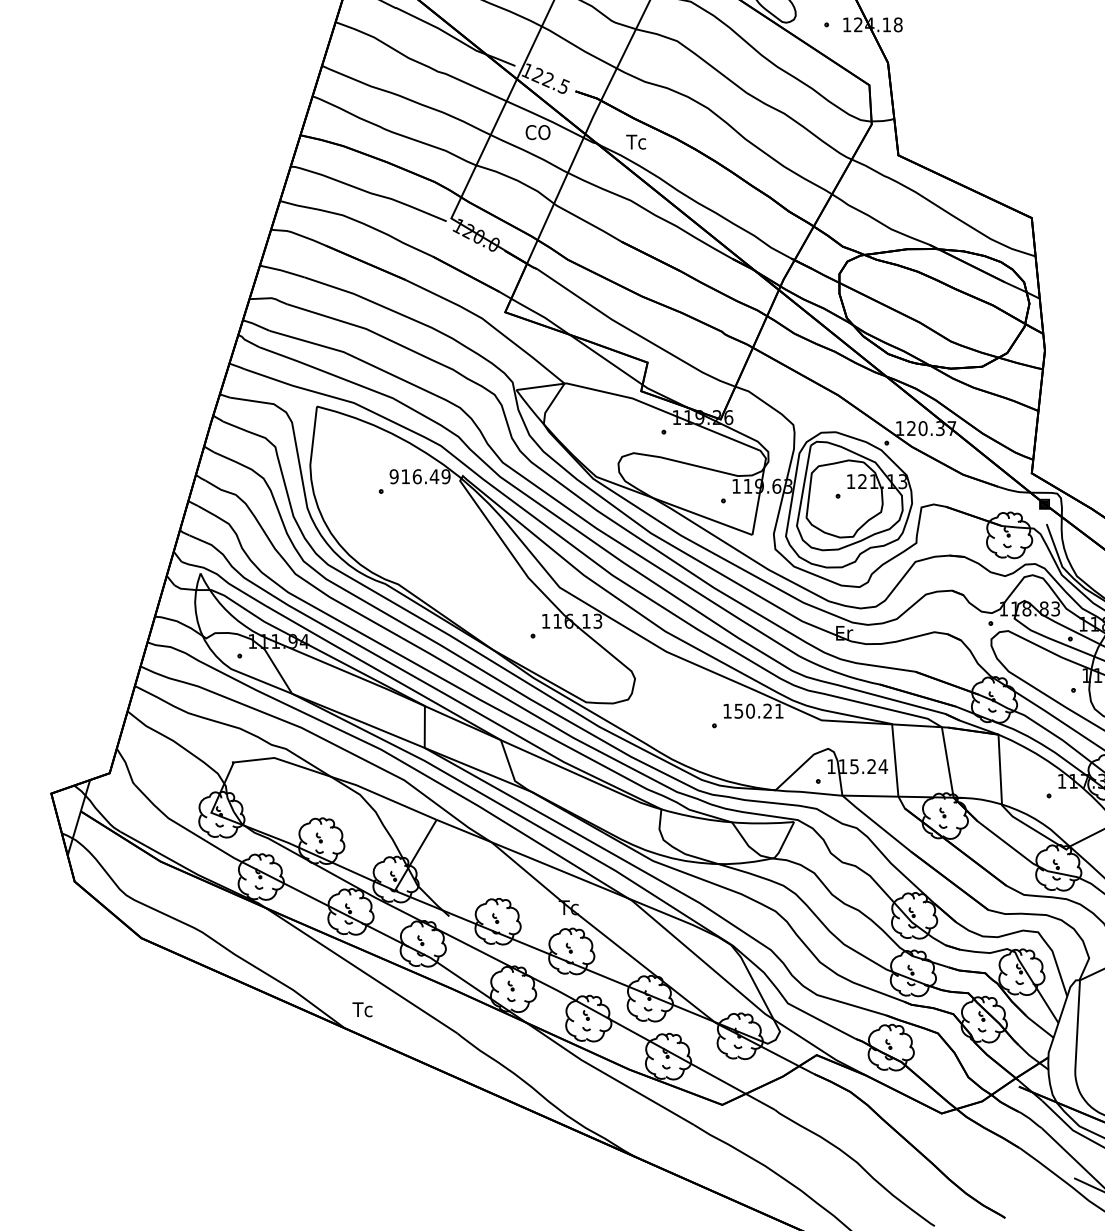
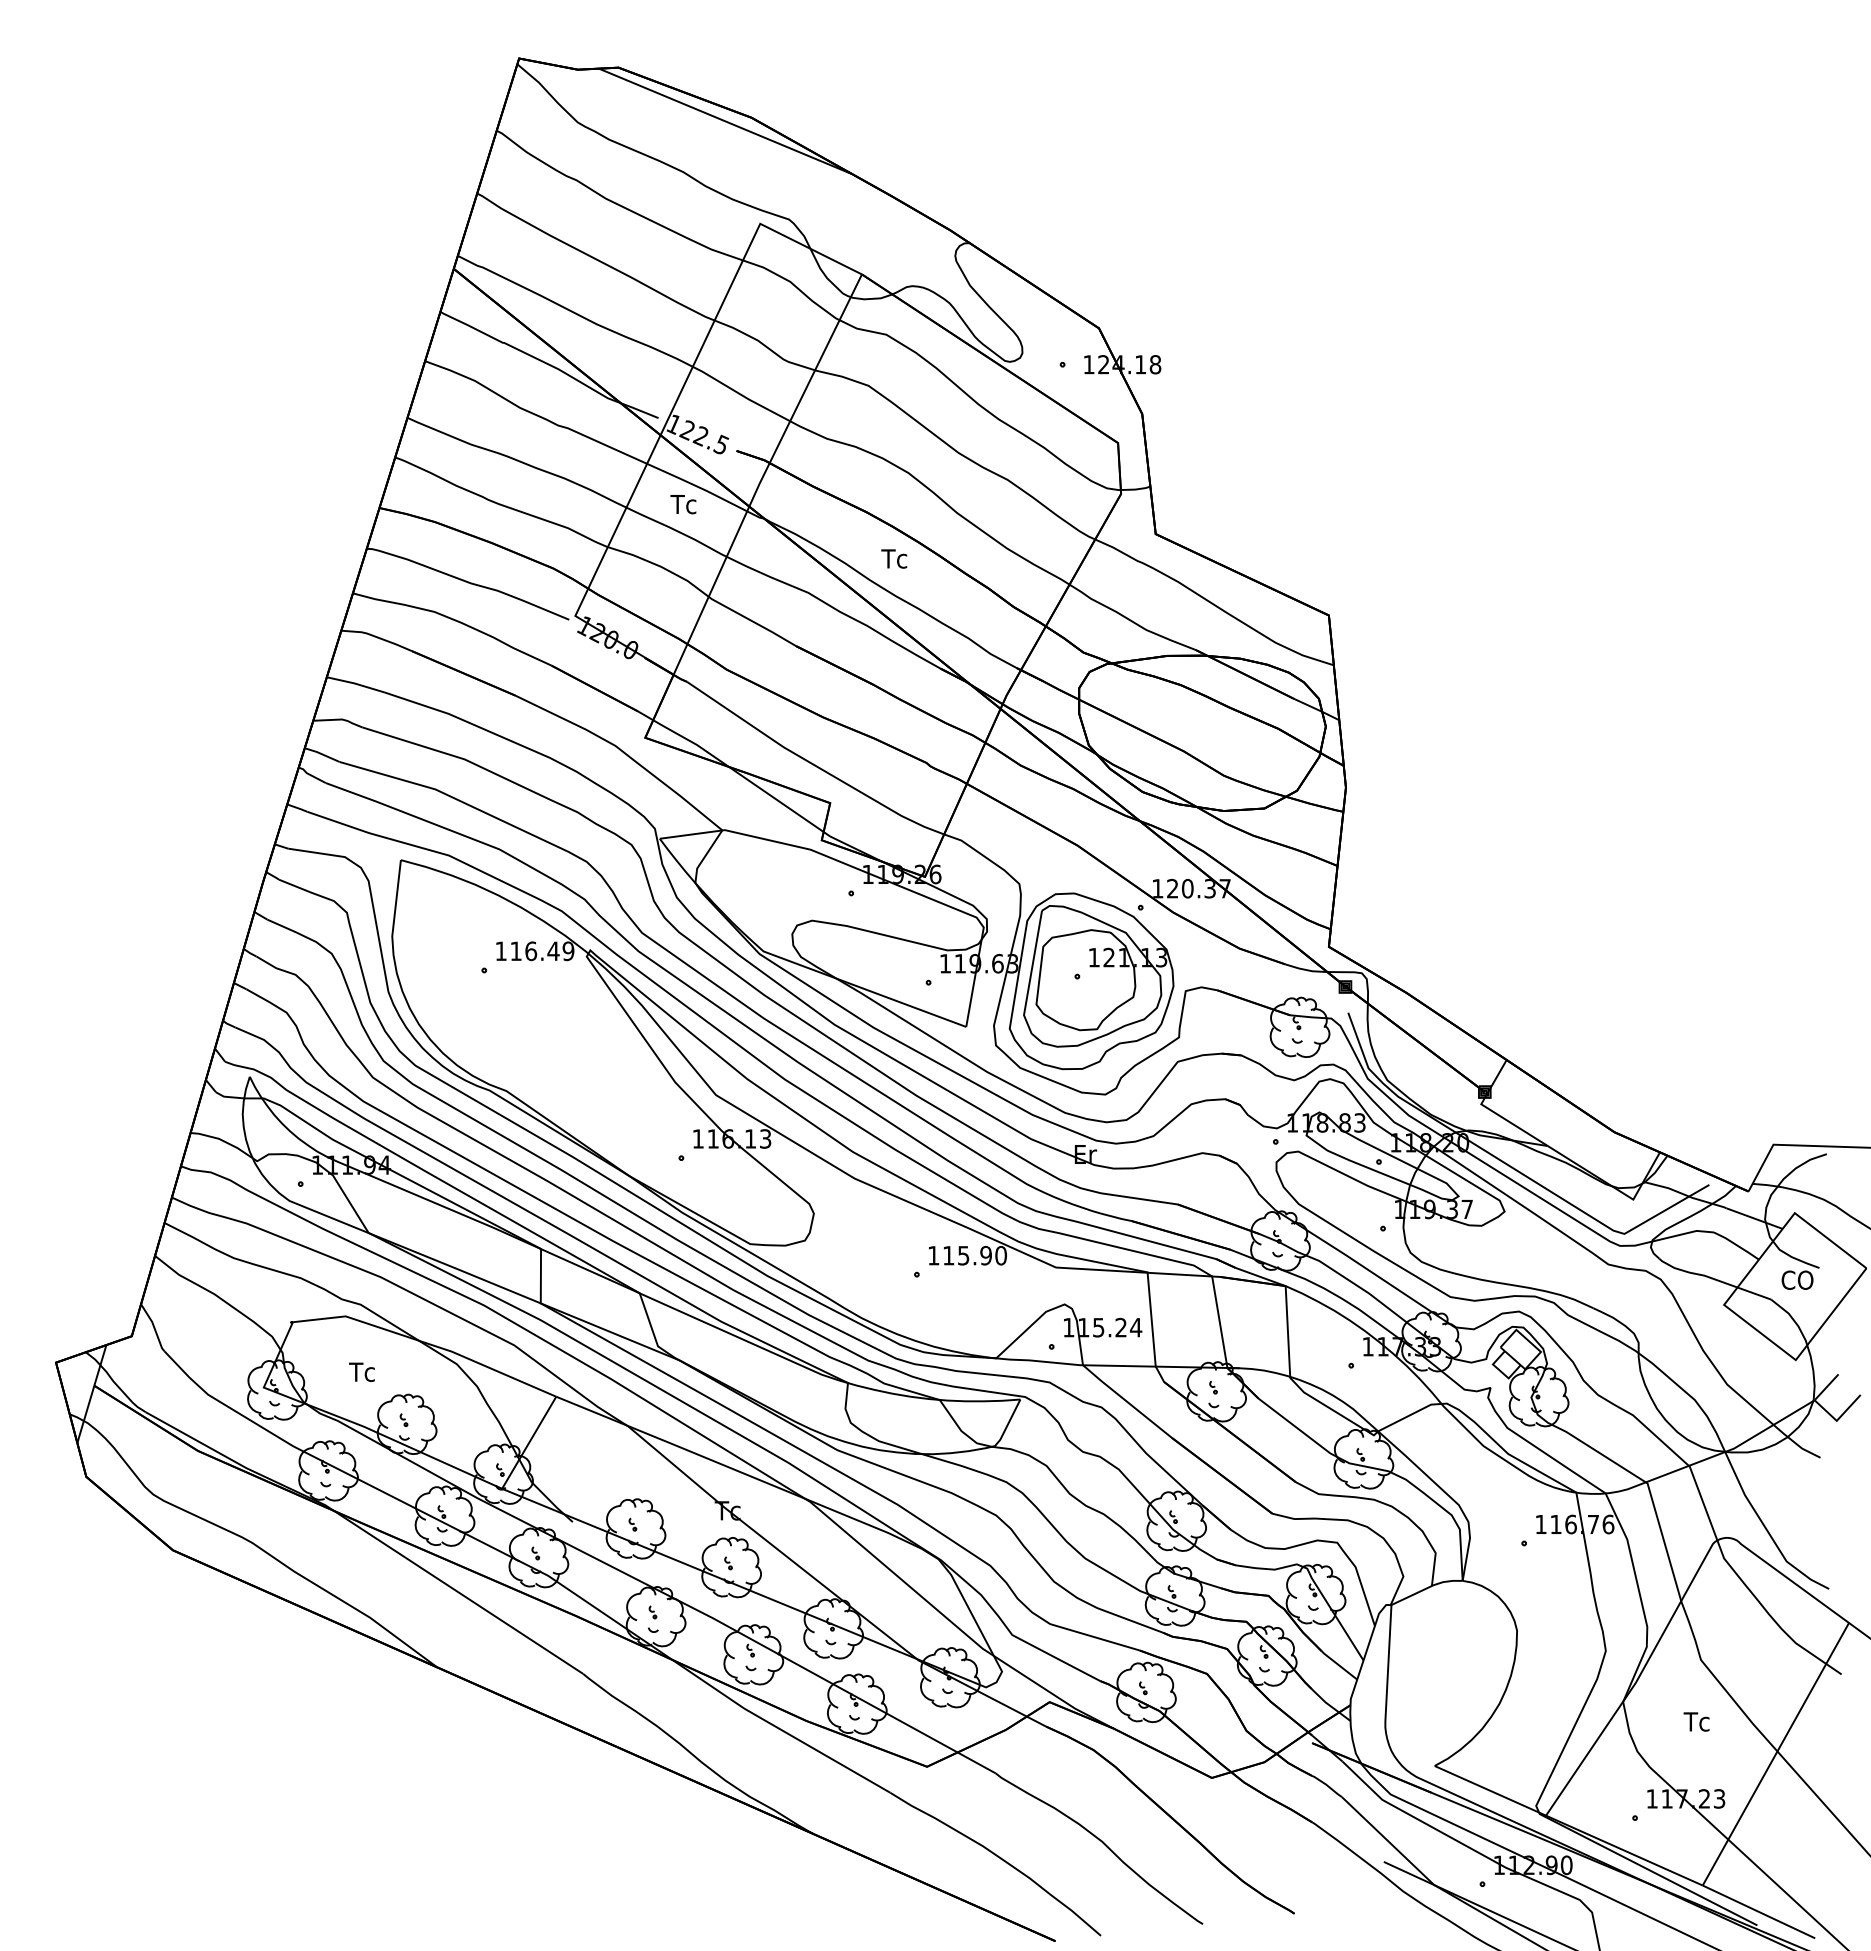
text: (537, 132) -> (687, 504), CO -> Tc
text: (636, 141) -> (894, 558), moved
text: (393, 476) -> (500, 951), 916.49 -> 116.49
text: (759, 711) -> (975, 1255), 150.21 -> 115.90
text: (362, 1009) -> (361, 1371), moved

